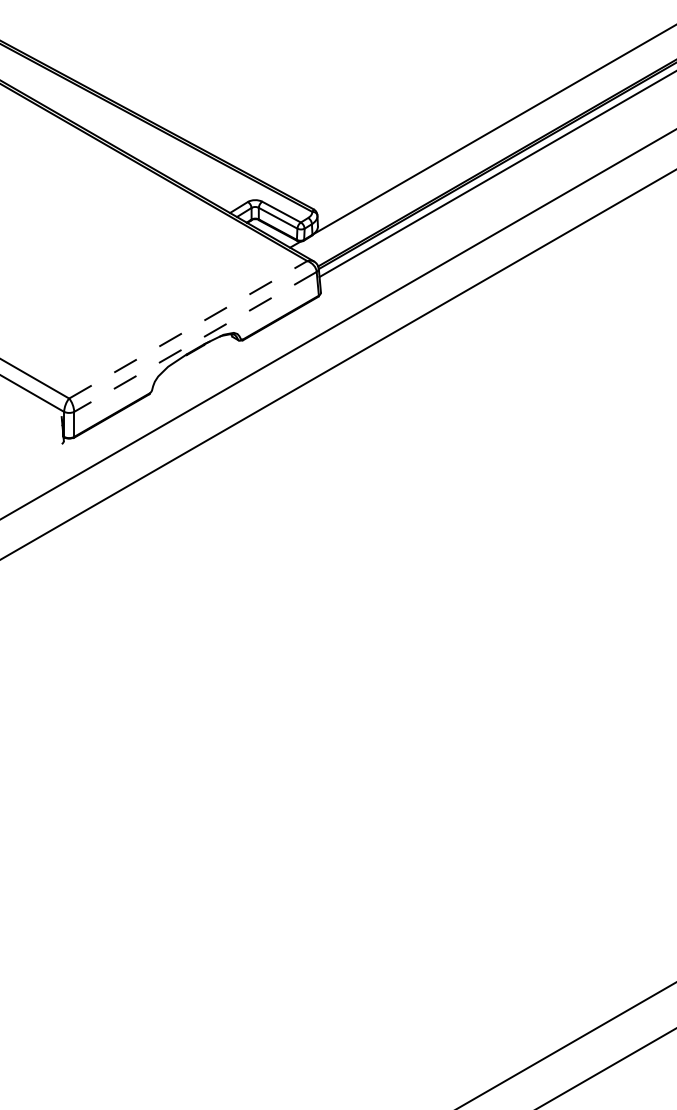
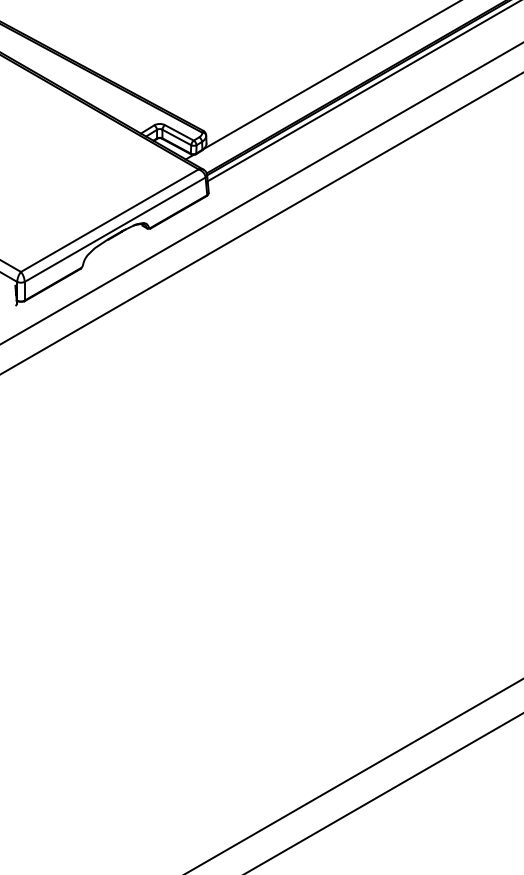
line: (187, 329) -> (109, 220), dashed -> solid
line: (194, 341) -> (114, 229), dashed -> solid

